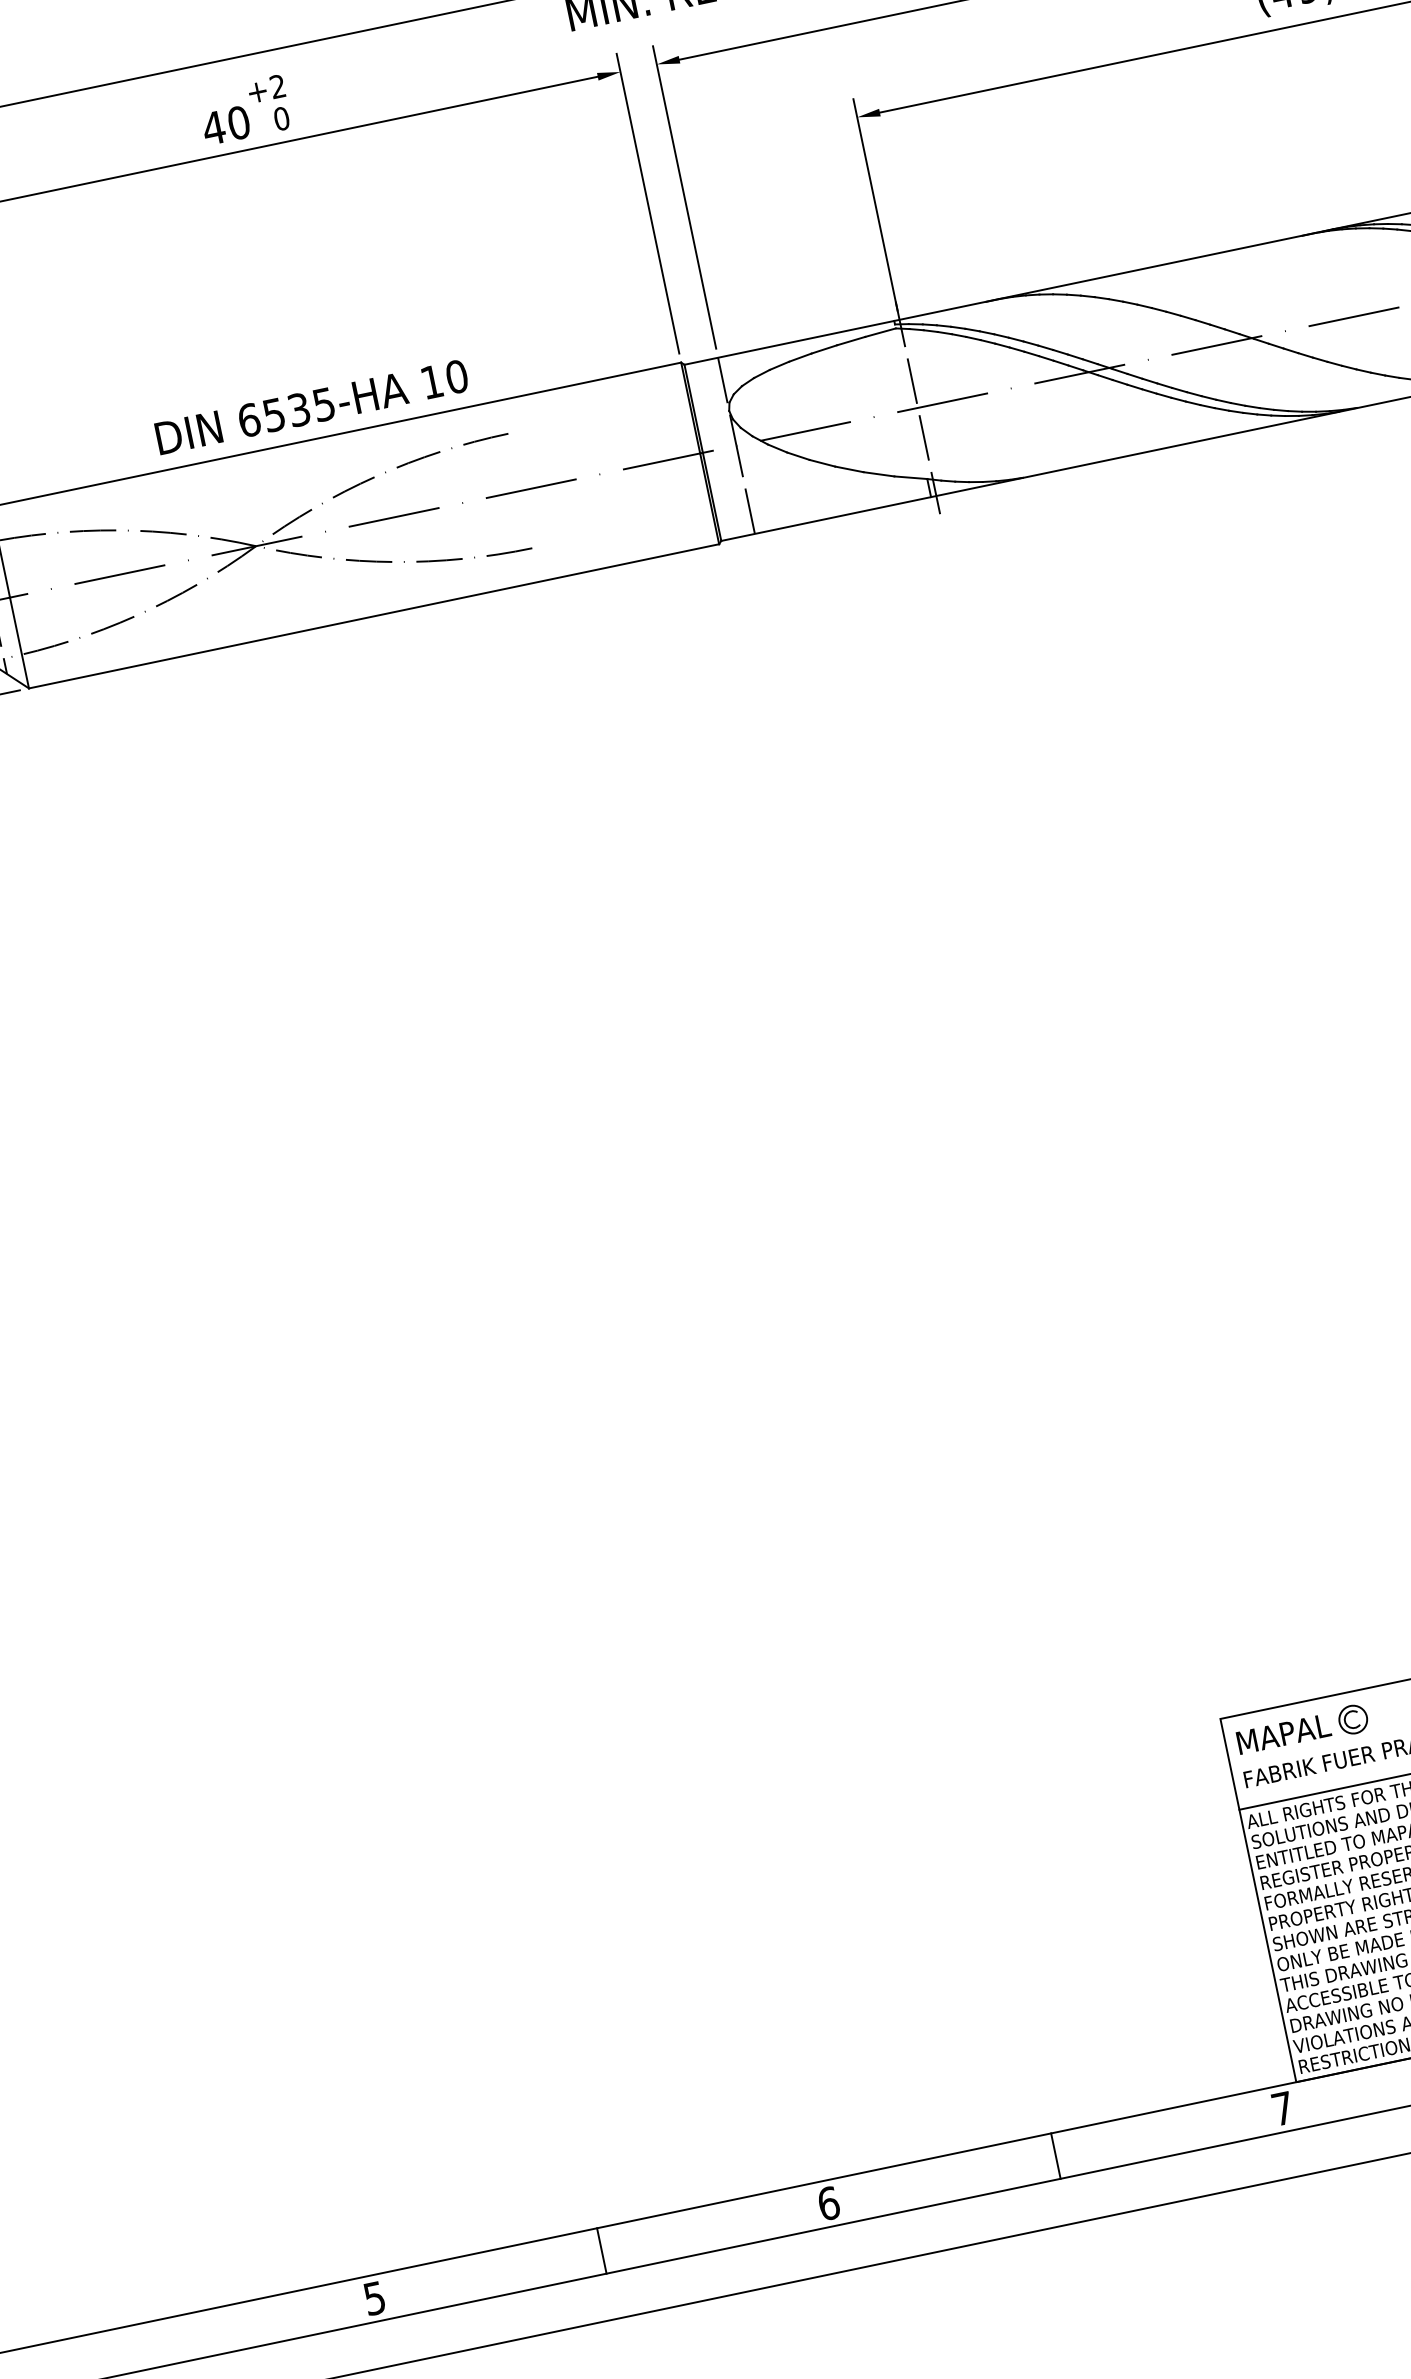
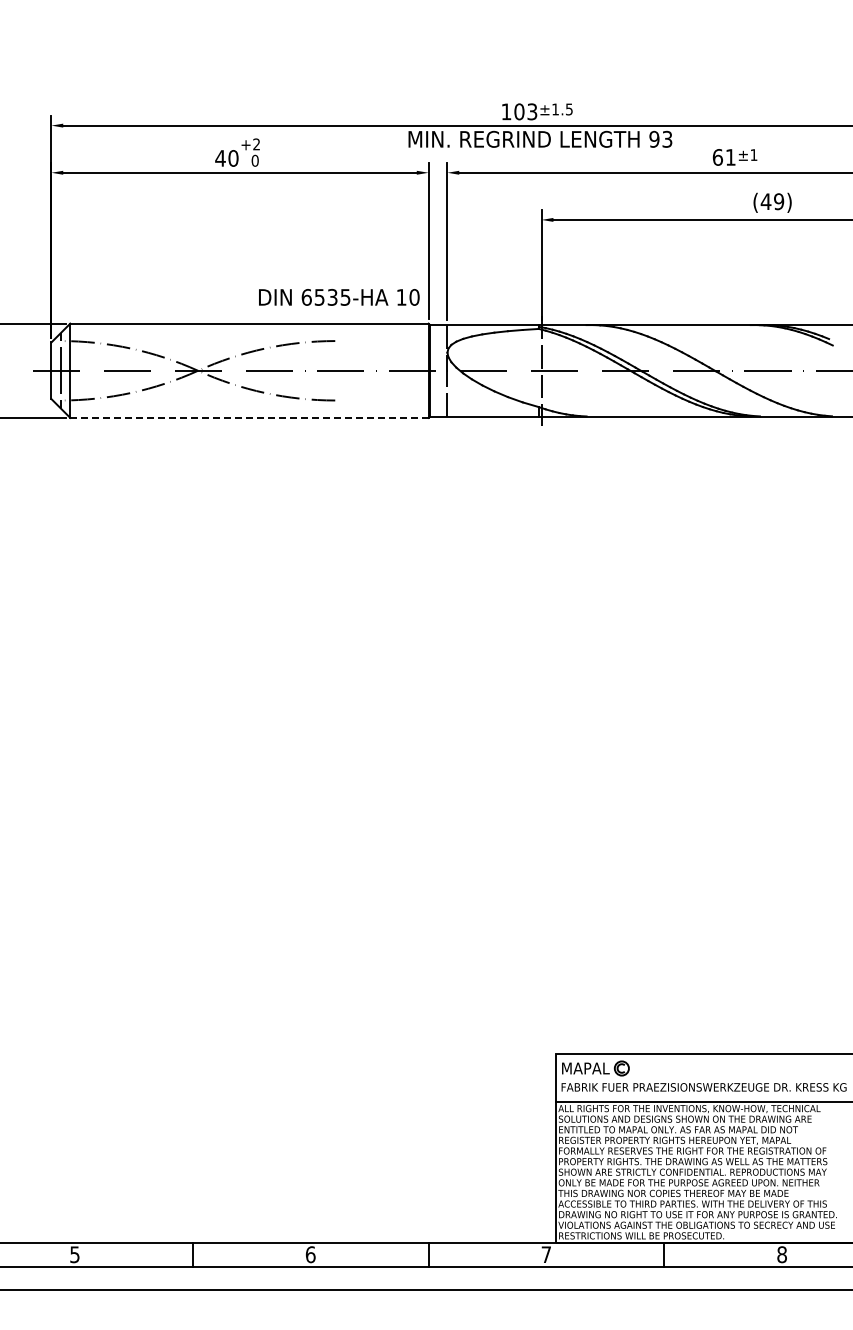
text: (312, 407) -> (339, 297), moved
line: (373, 615) -> (249, 417), solid -> dashed

